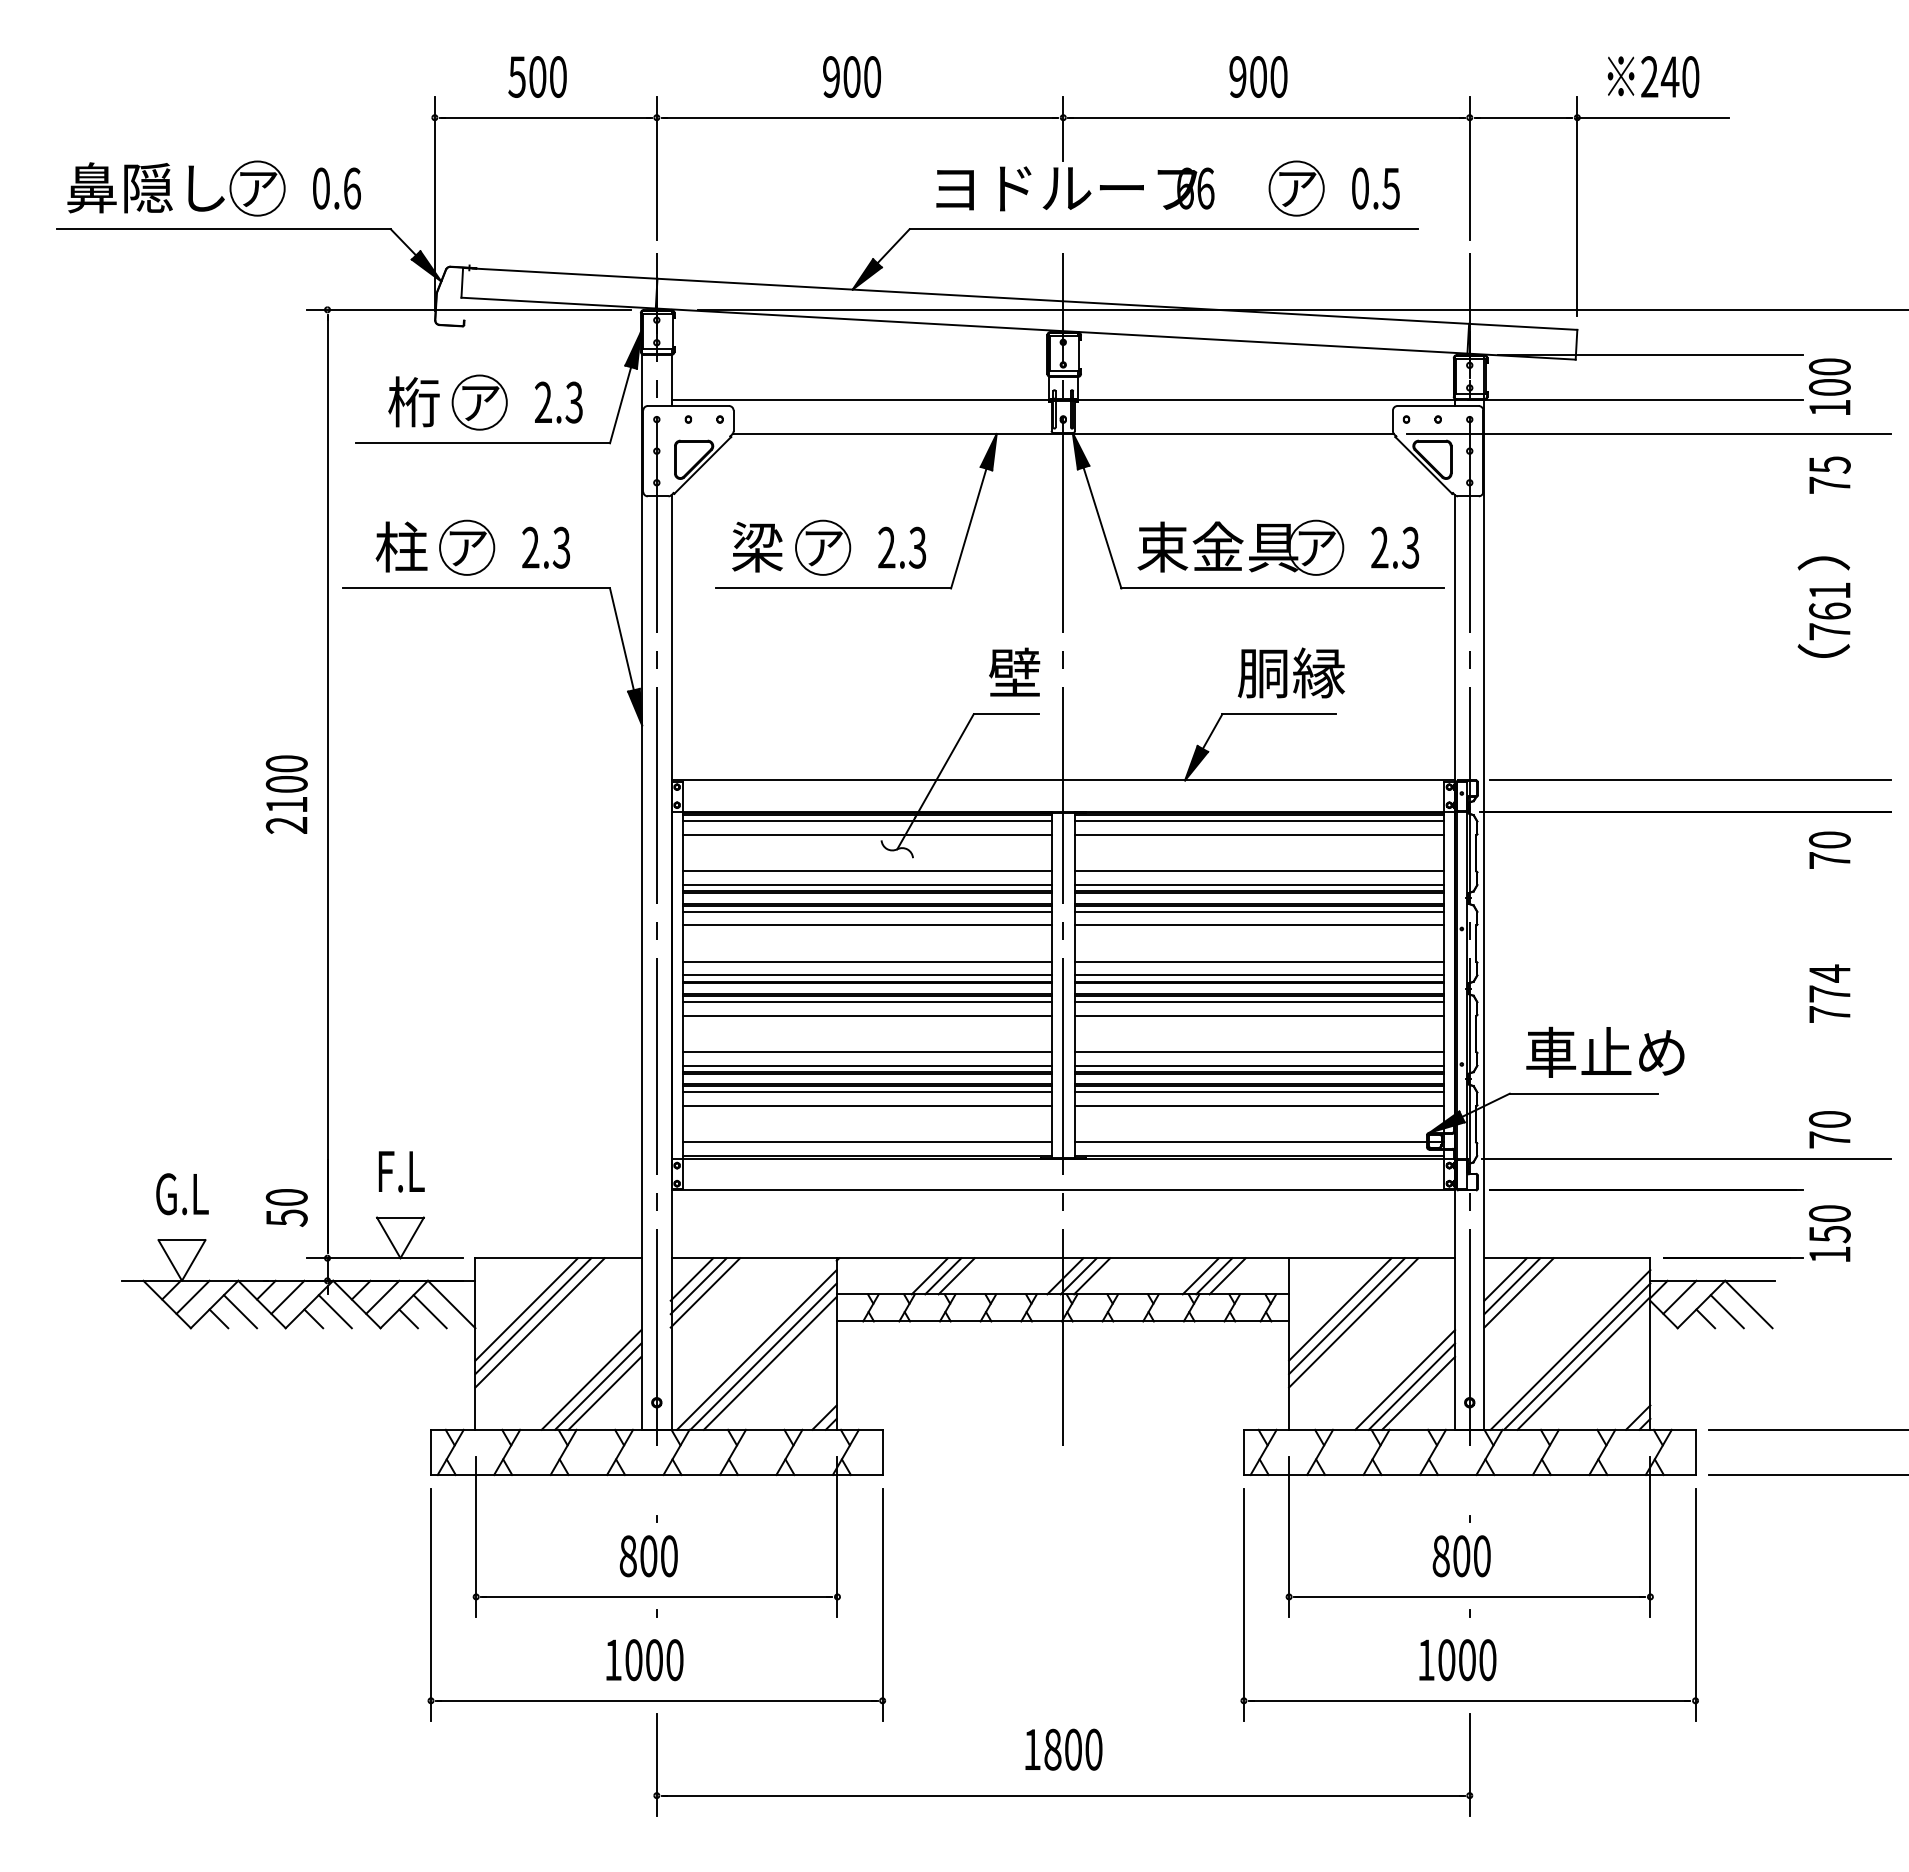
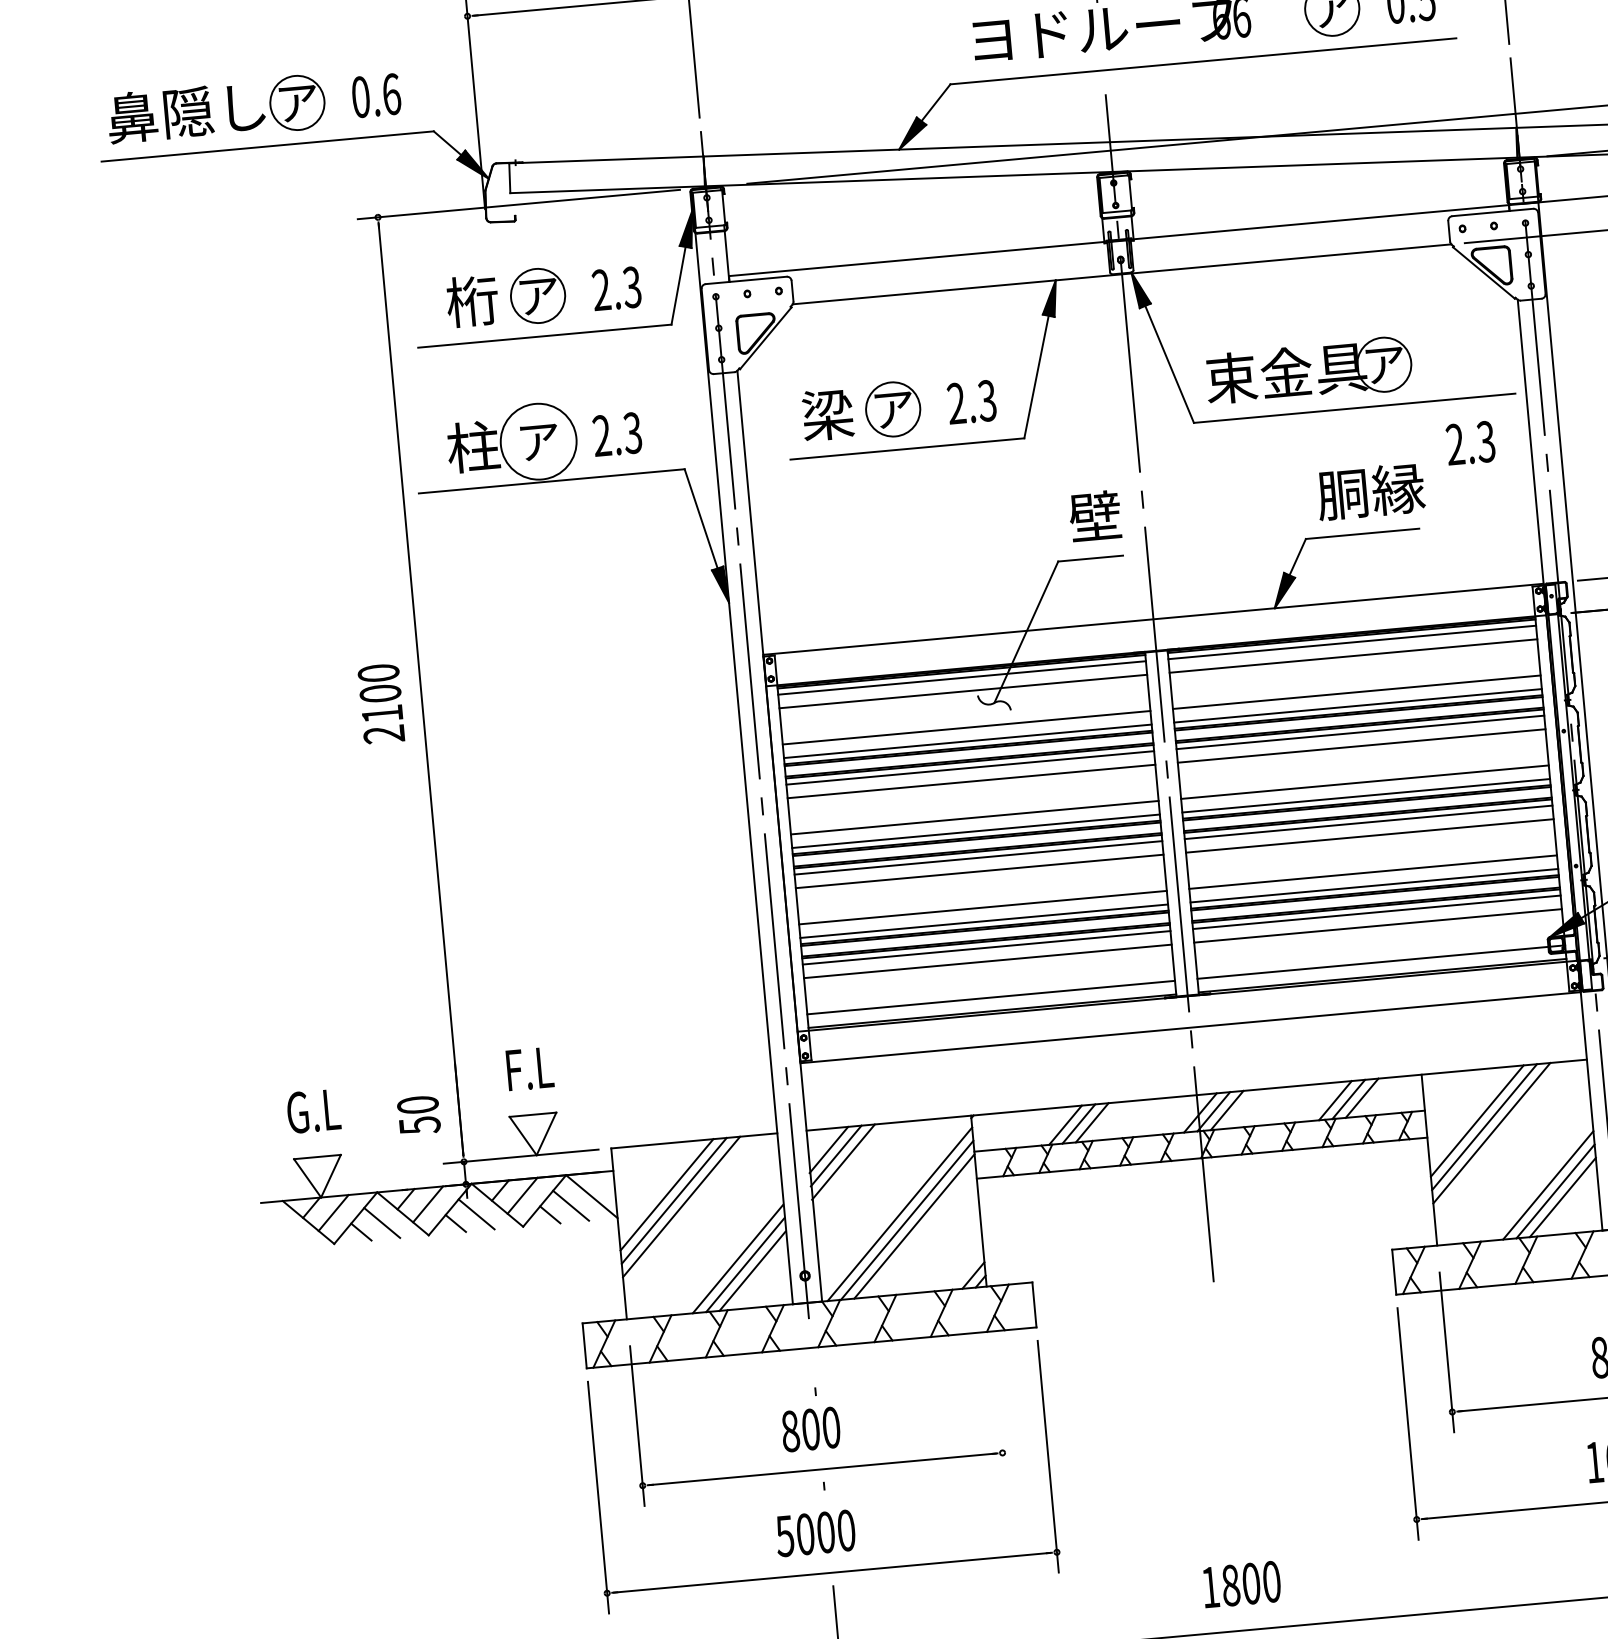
circle: (467, 547) -> (538, 441), size x1.4
text: (1395, 547) -> (1470, 442), moved
line: (837, 1536) -> (997, 1392), removed
text: (612, 1660) -> (784, 1536), 1000 -> 5000

